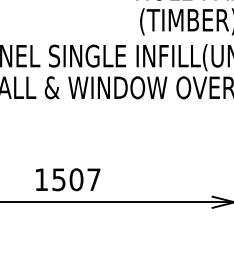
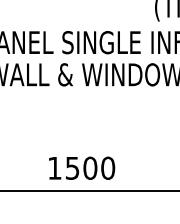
text: (93, 179) -> (107, 168), 1507 -> 1500

